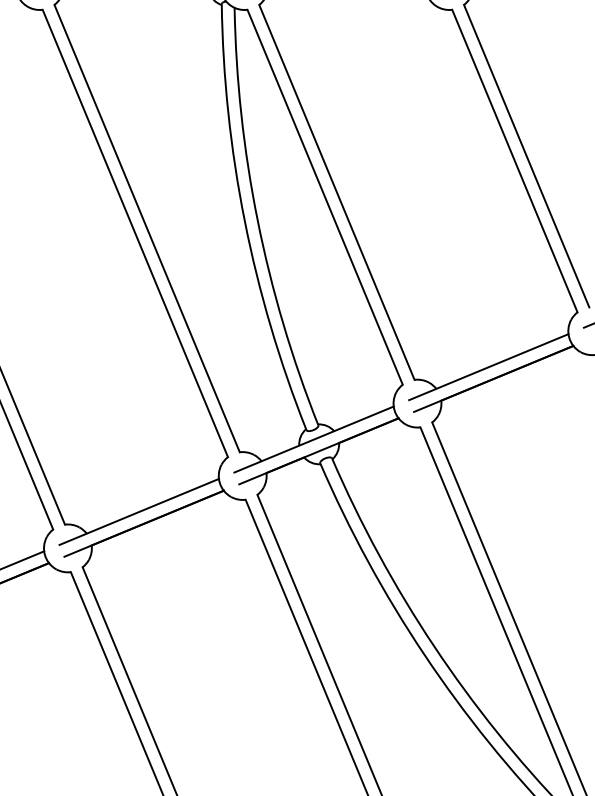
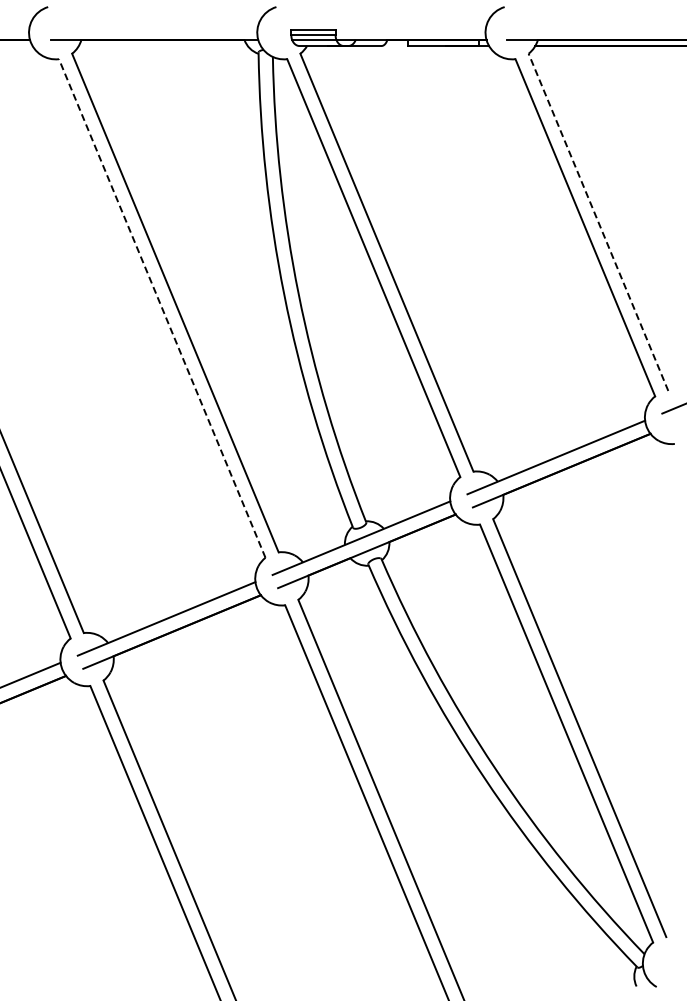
line: (526, 155) -> (598, 221), solid -> dashed
line: (135, 233) -> (162, 308), solid -> dashed

